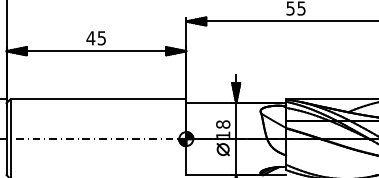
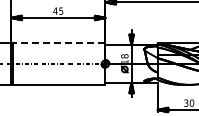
line: (96, 100) -> (58, 43), solid -> dashed

